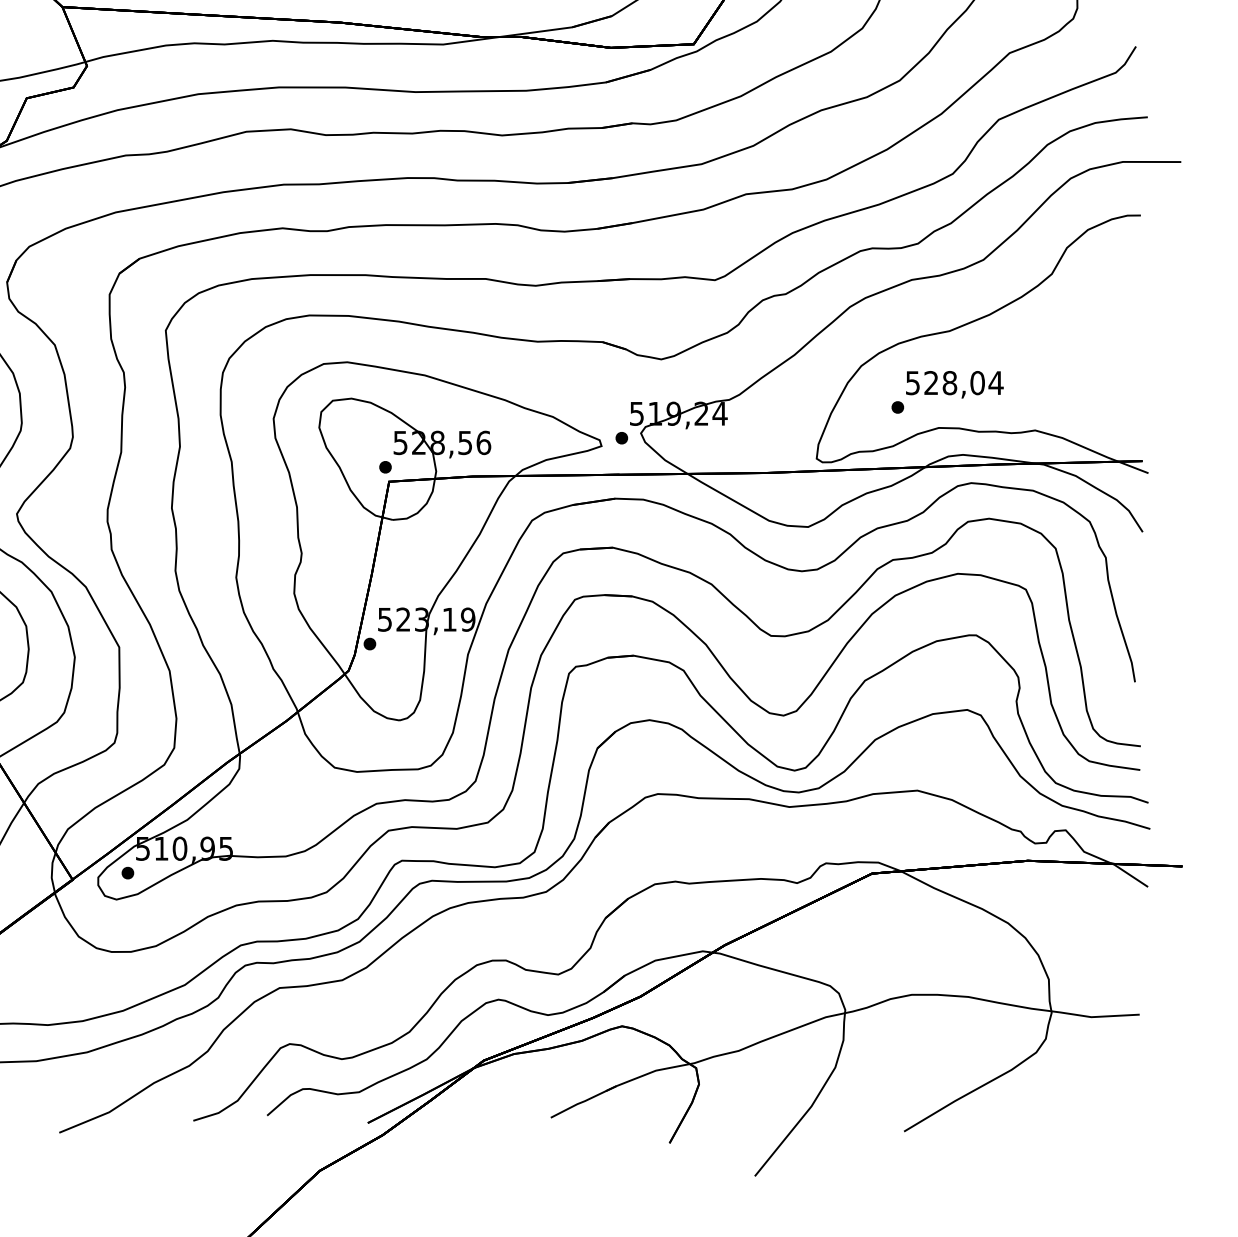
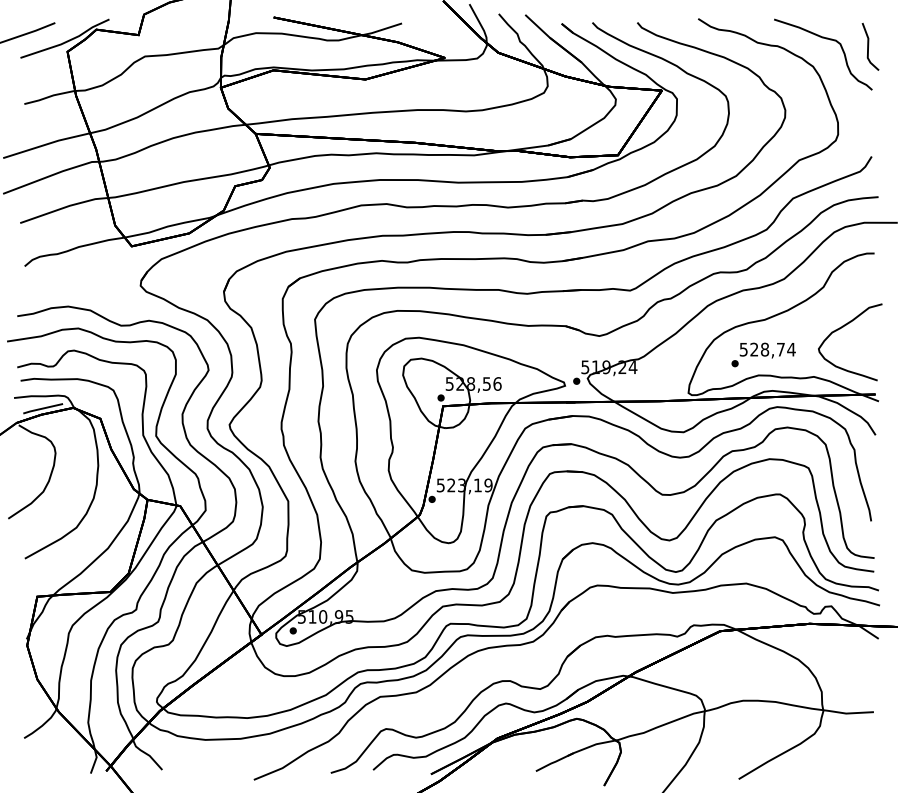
curve: (1081, 347) -> (840, 329), added
text: (976, 382) -> (780, 349), 528,04 -> 528,74

